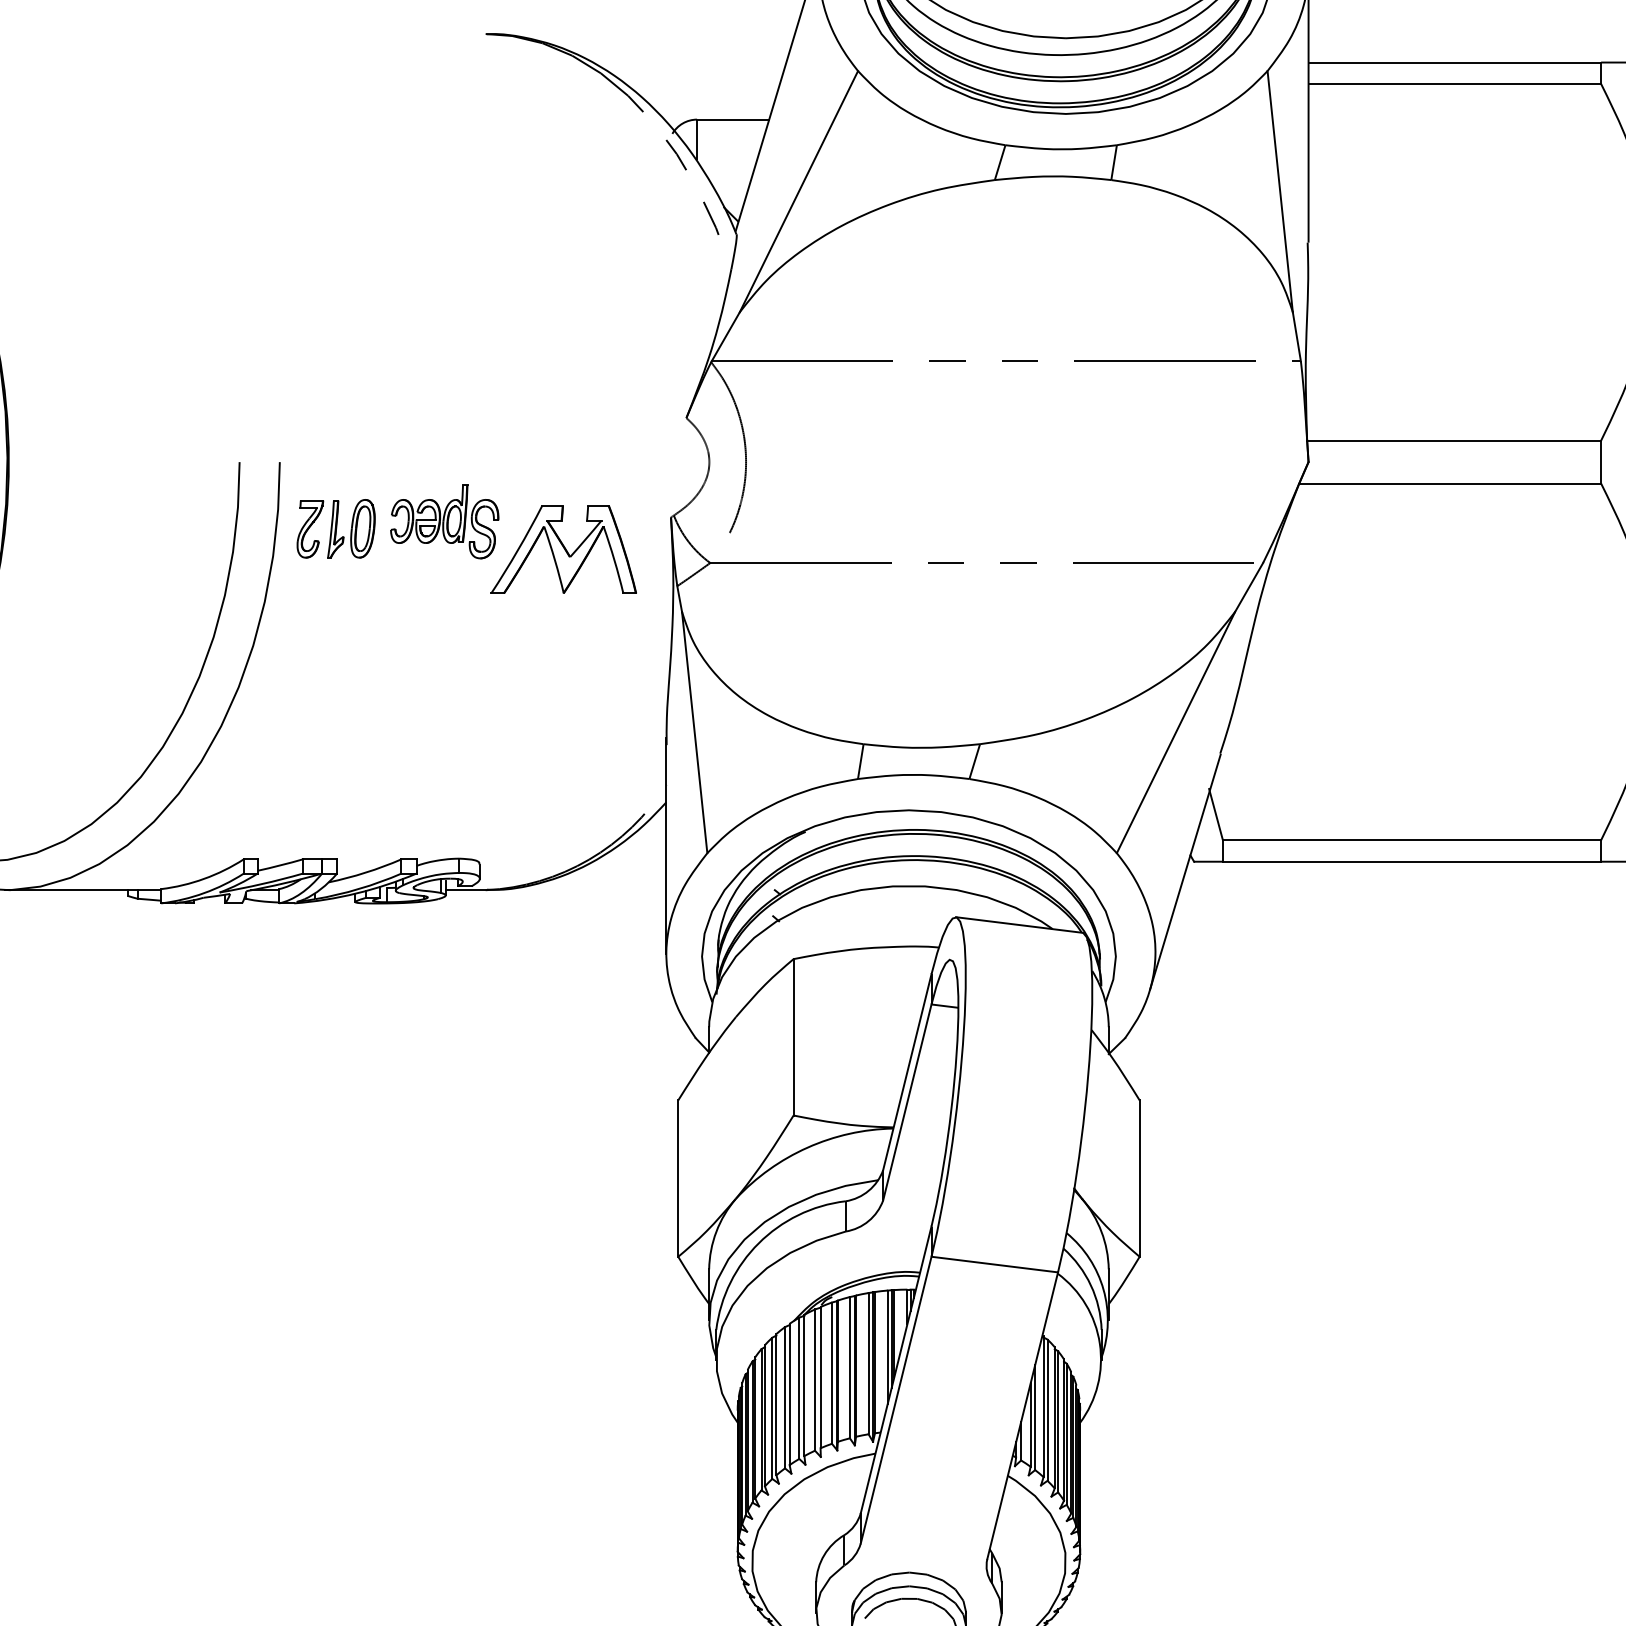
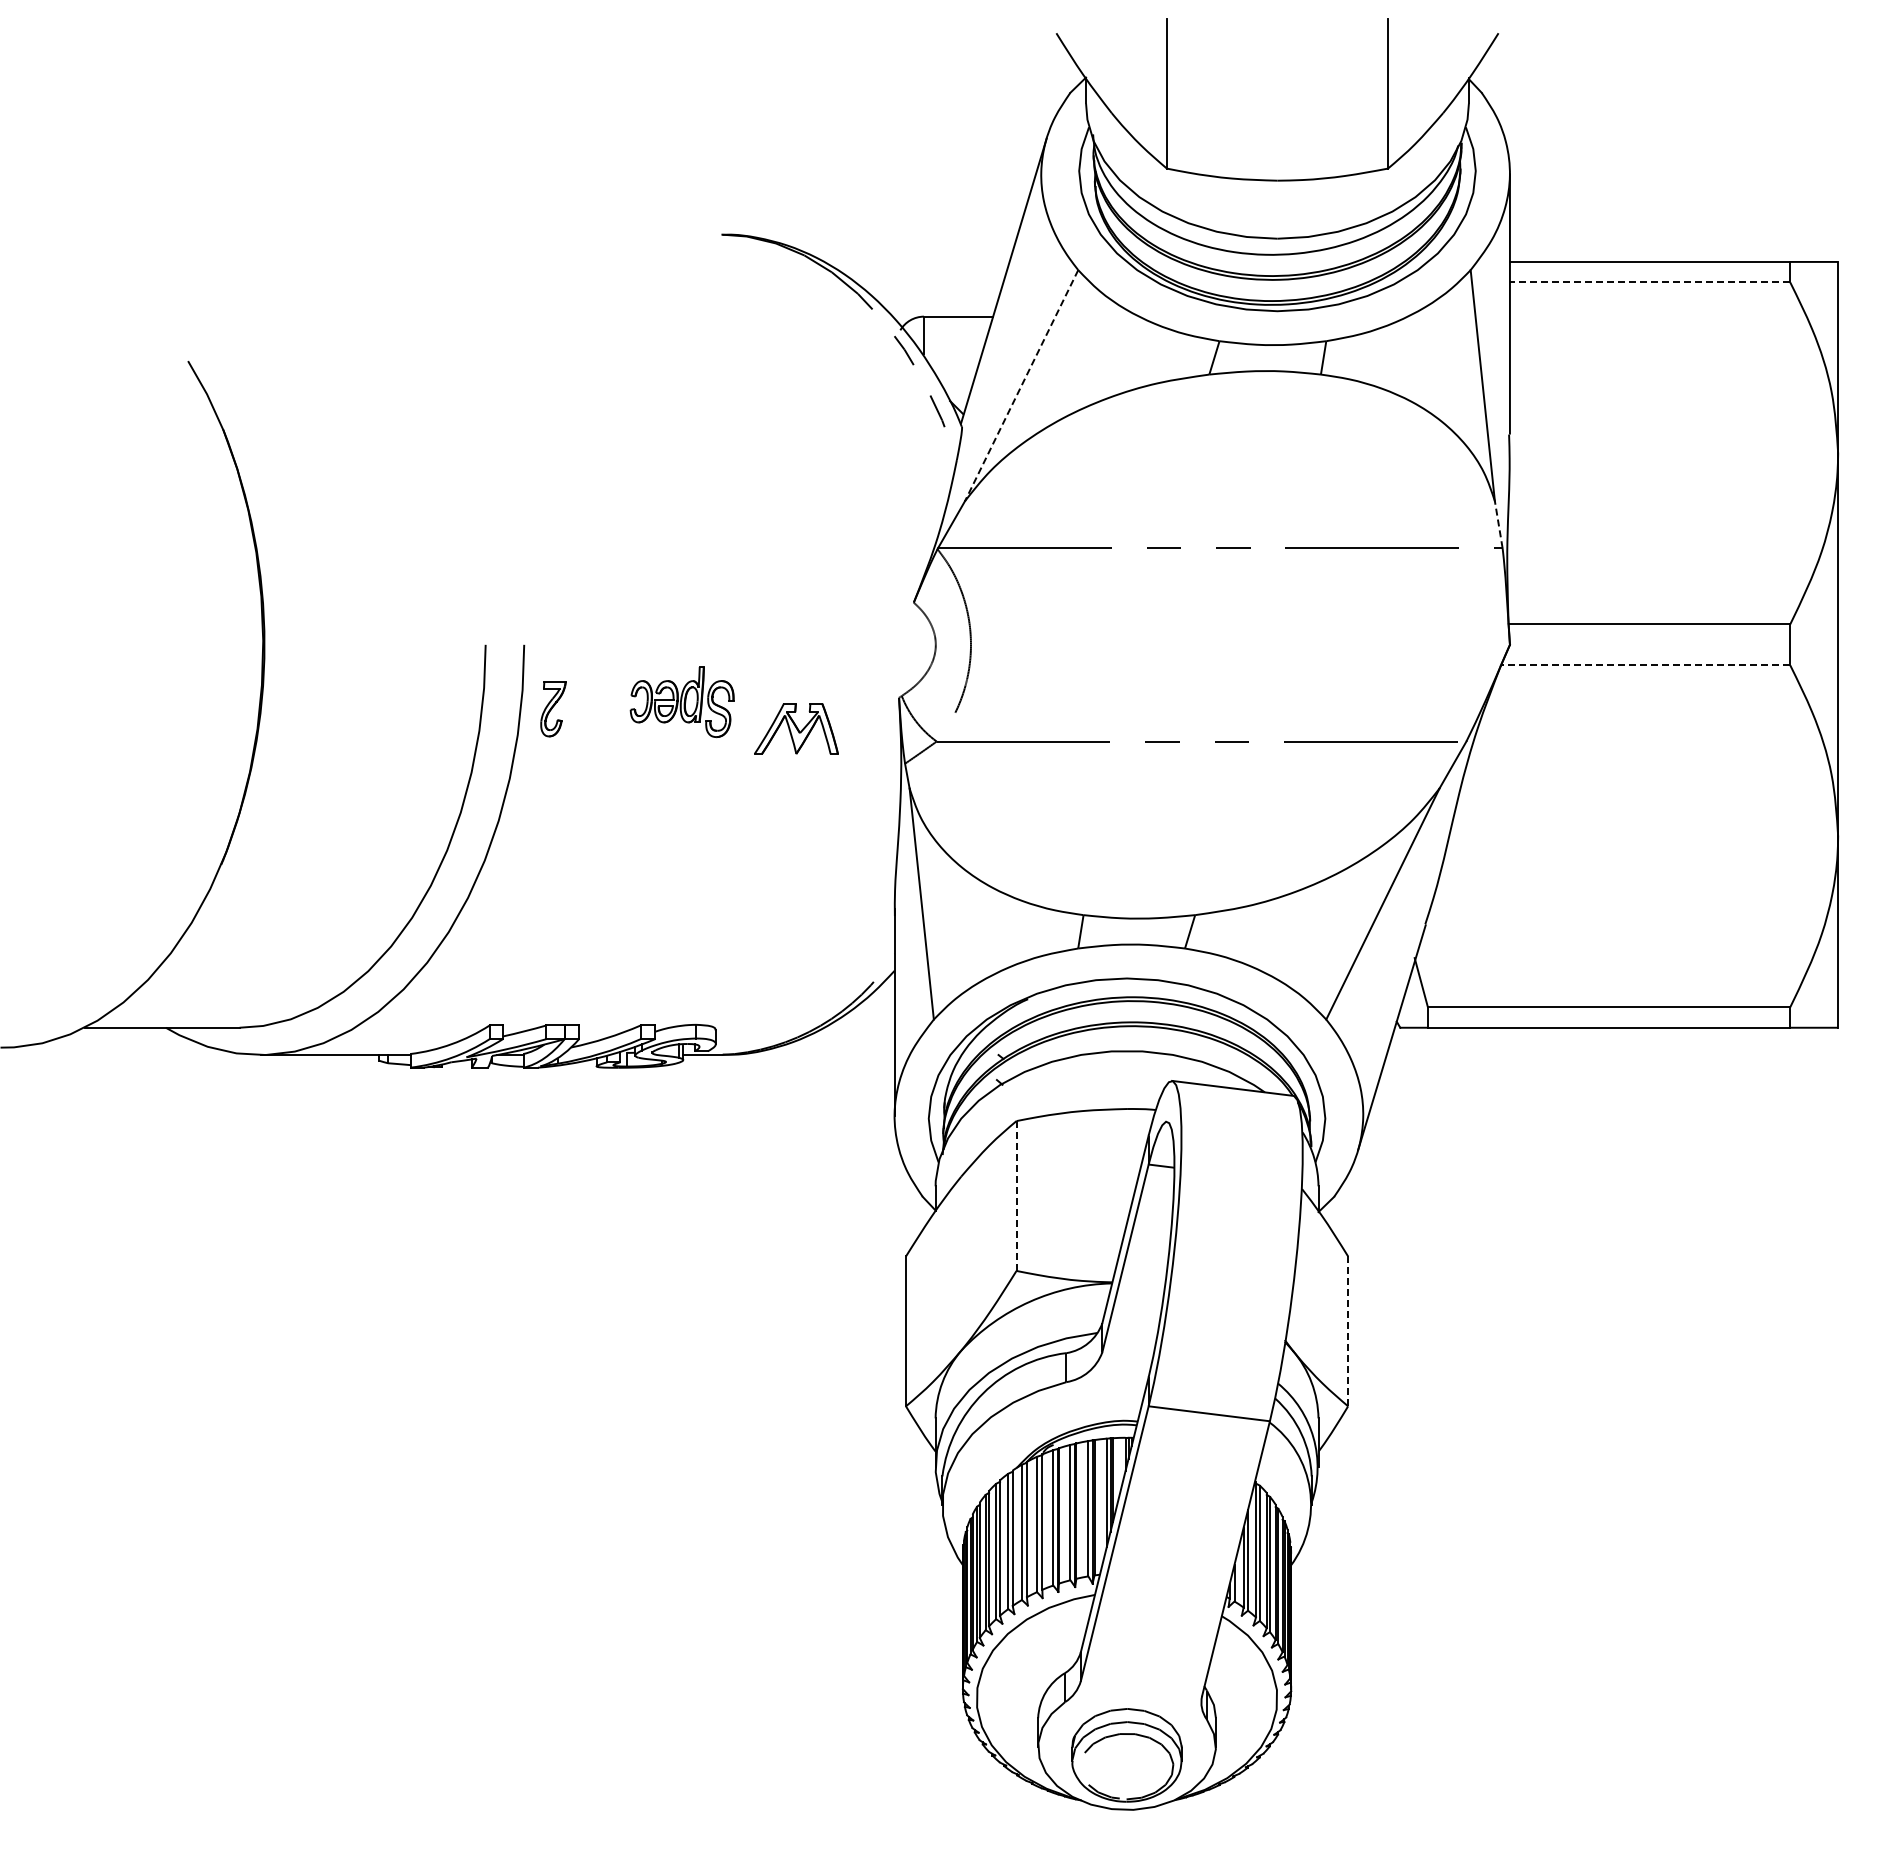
line: (1454, 83) -> (1649, 282), solid -> dashed
line: (798, 191) -> (1021, 385), solid -> dashed
line: (1296, 336) -> (1498, 524), solid -> dashed
line: (1450, 483) -> (1645, 665), solid -> dashed
part: (351, 528) -> (592, 708), removed
part: (563, 549) -> (796, 728), size x0.6
line: (793, 1037) -> (1016, 1196), solid -> dashed
line: (1140, 1178) -> (1348, 1331), solid -> dashed

